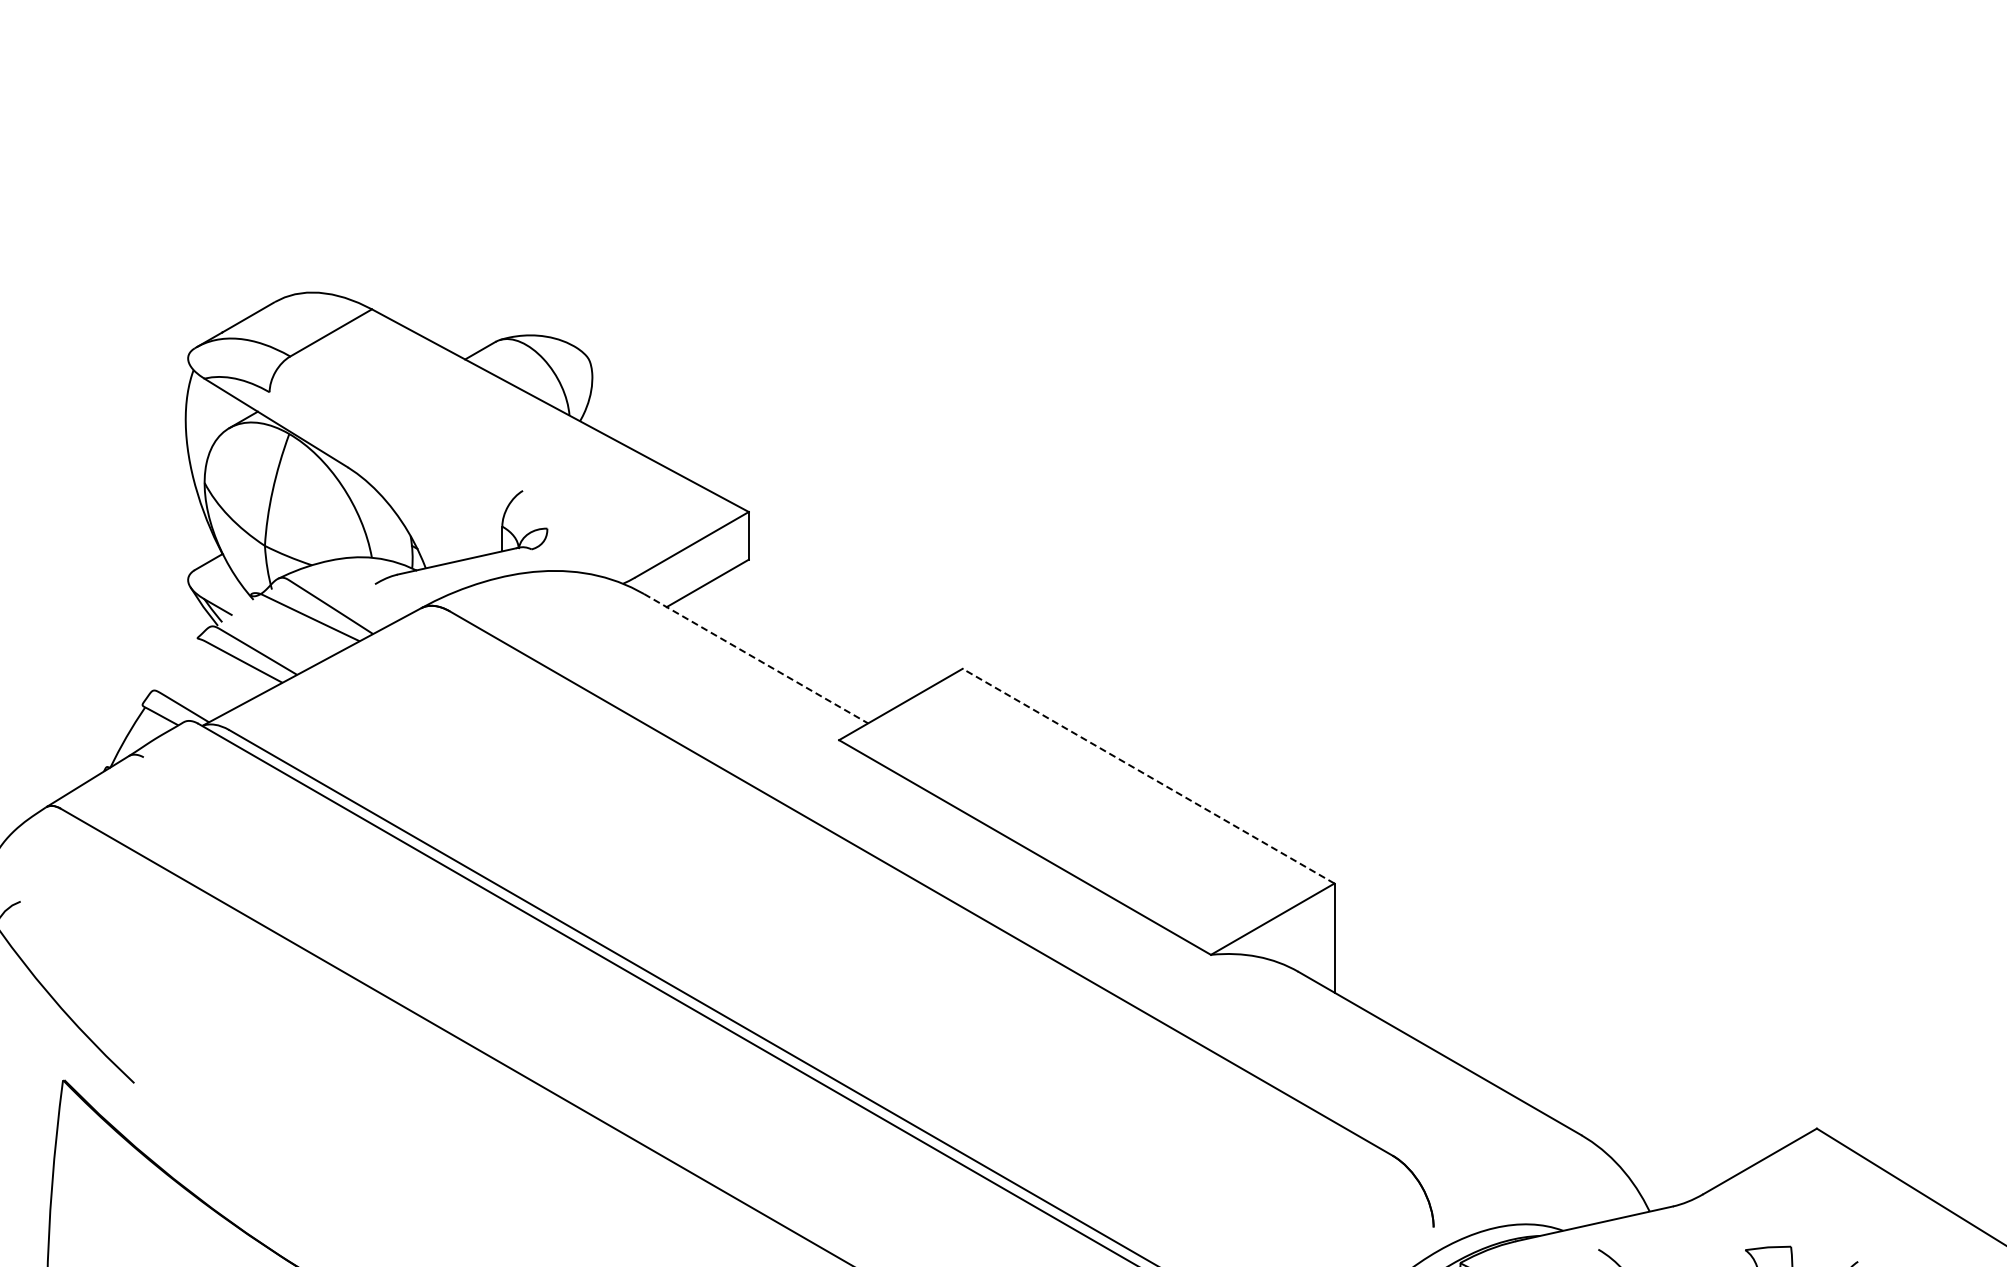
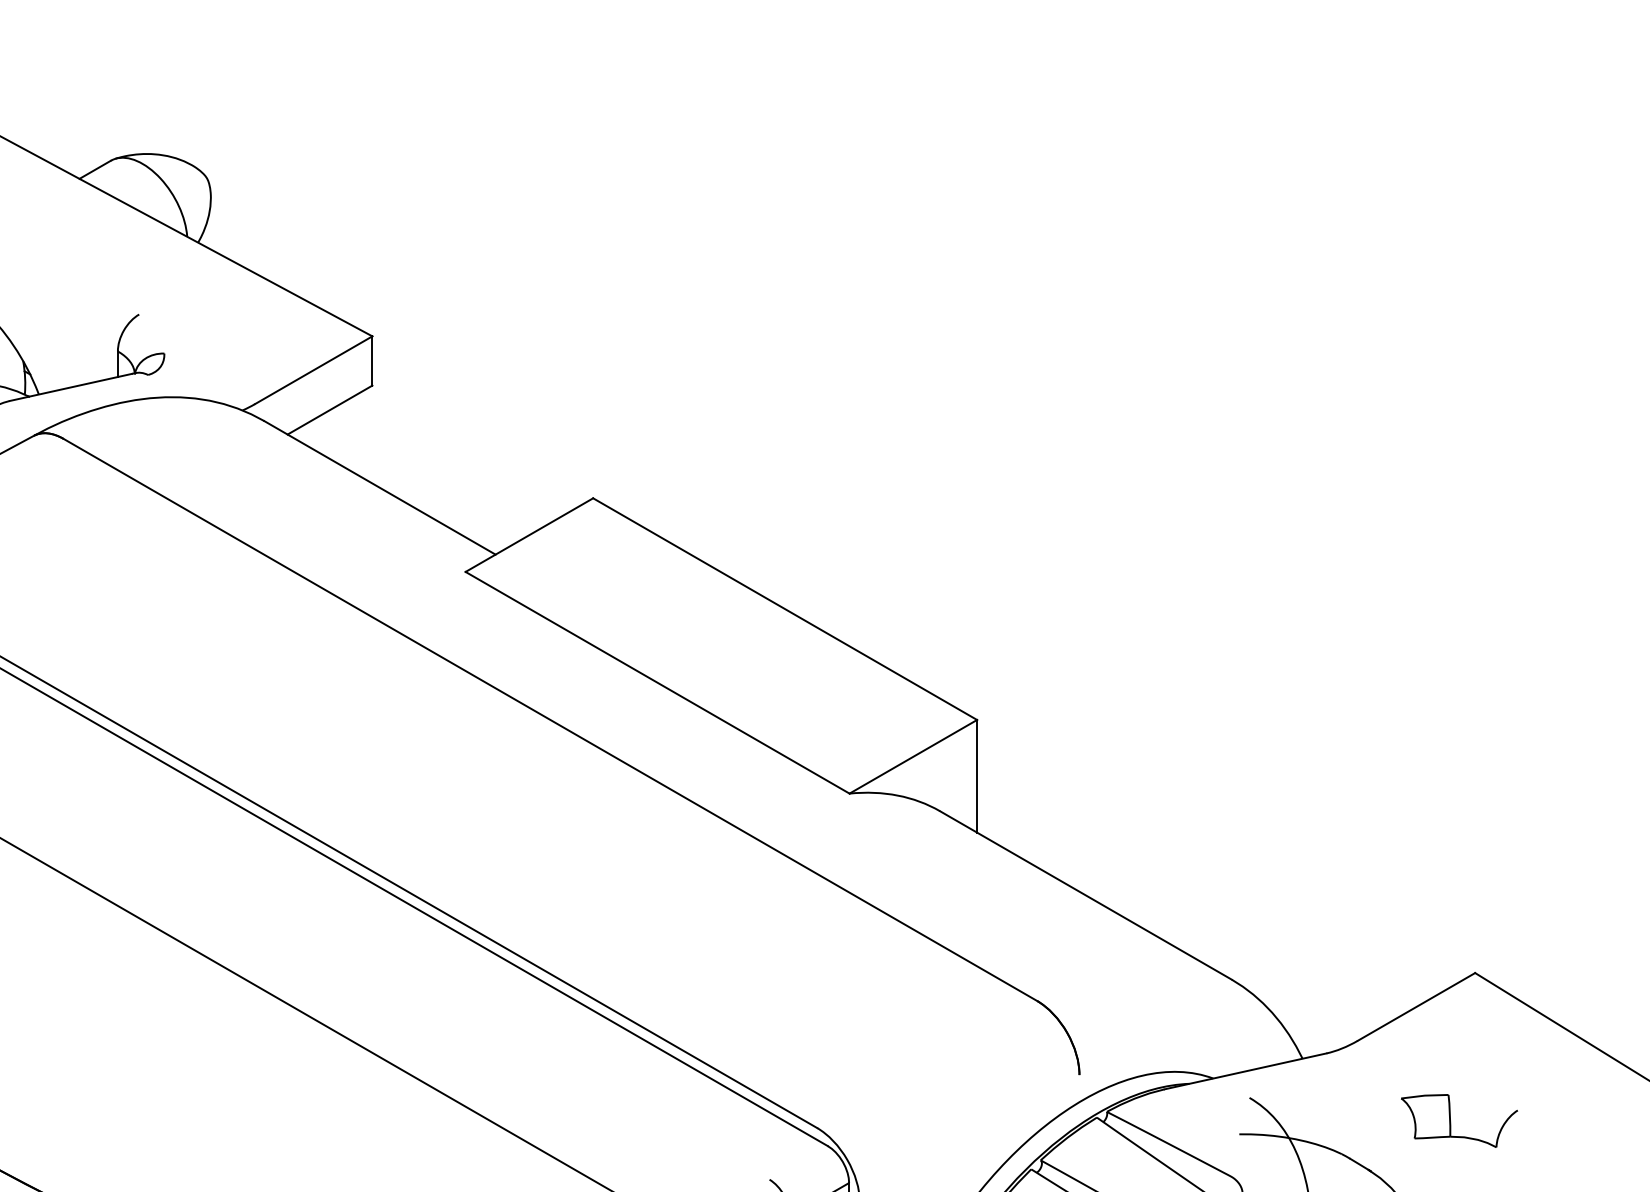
line: (756, 658) -> (380, 487), dashed -> solid
line: (1148, 776) -> (785, 609), dashed -> solid

